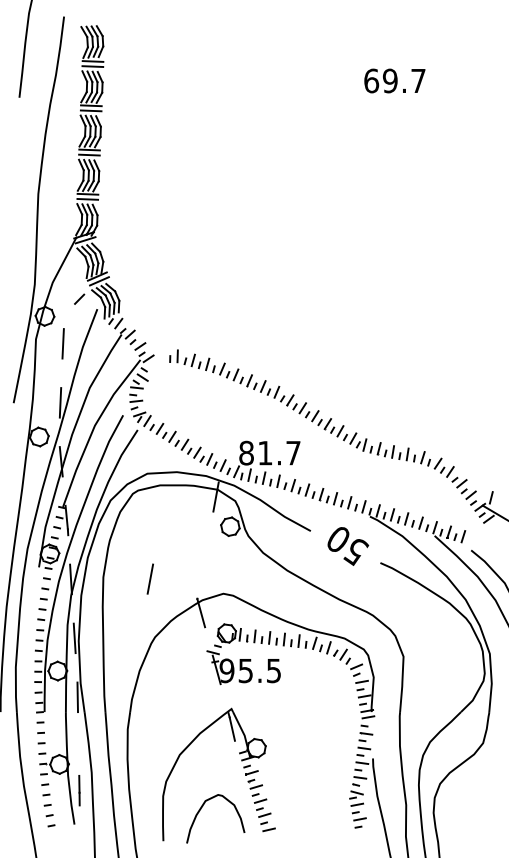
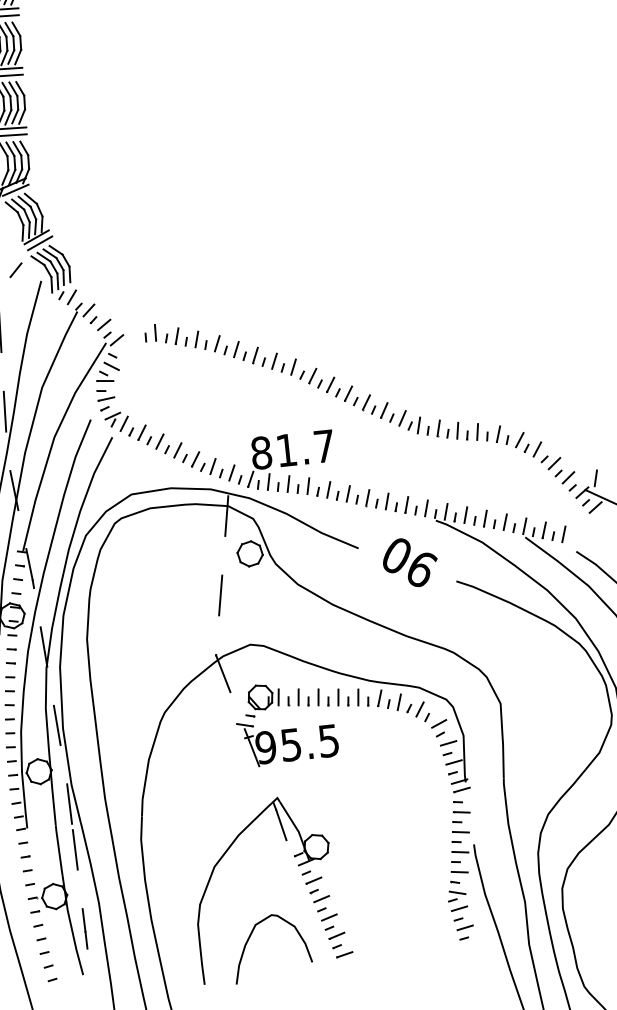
text: (356, 552) -> (422, 570), 50 -> 90
line: (149, 578) -> (219, 594), moved
line: (78, 731) -> (75, 849), added

